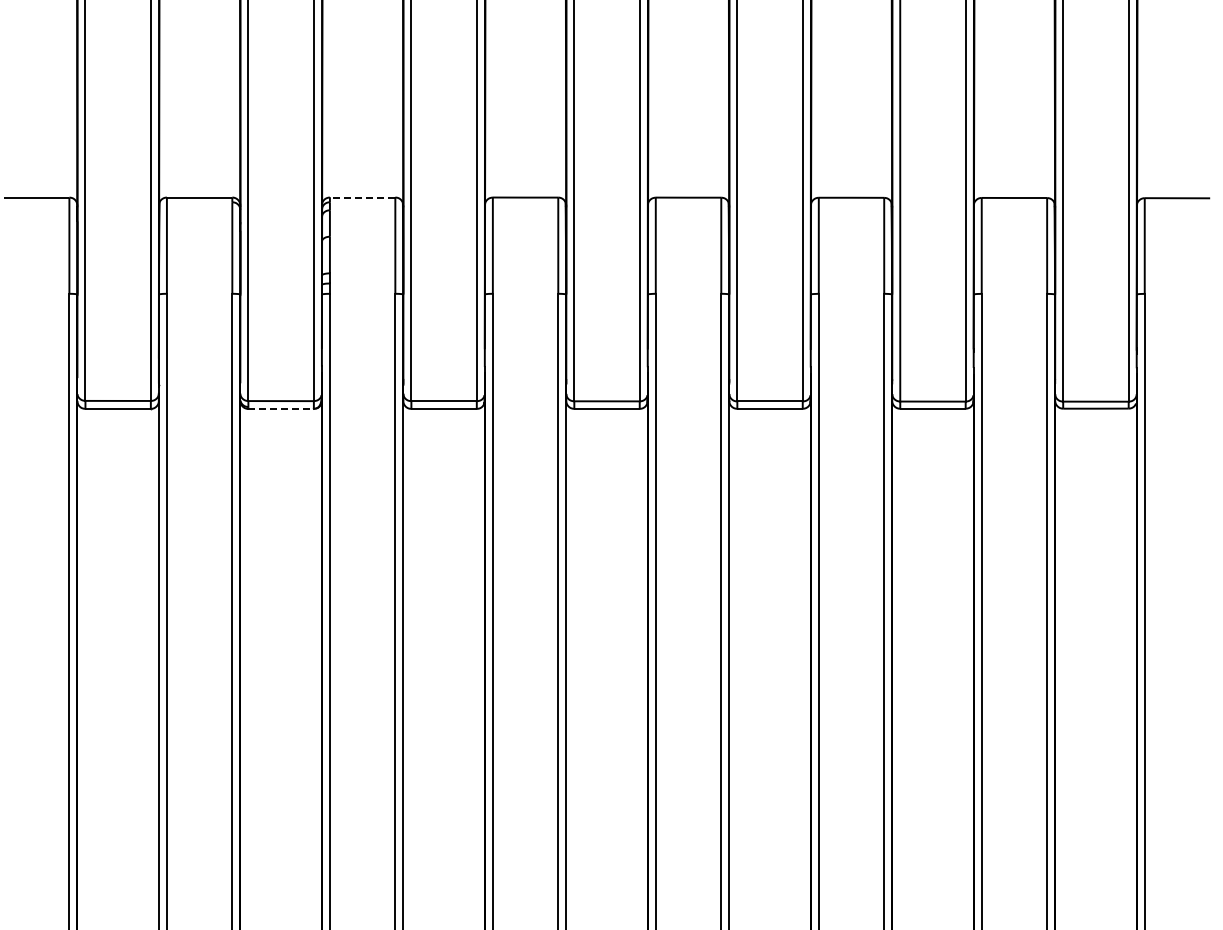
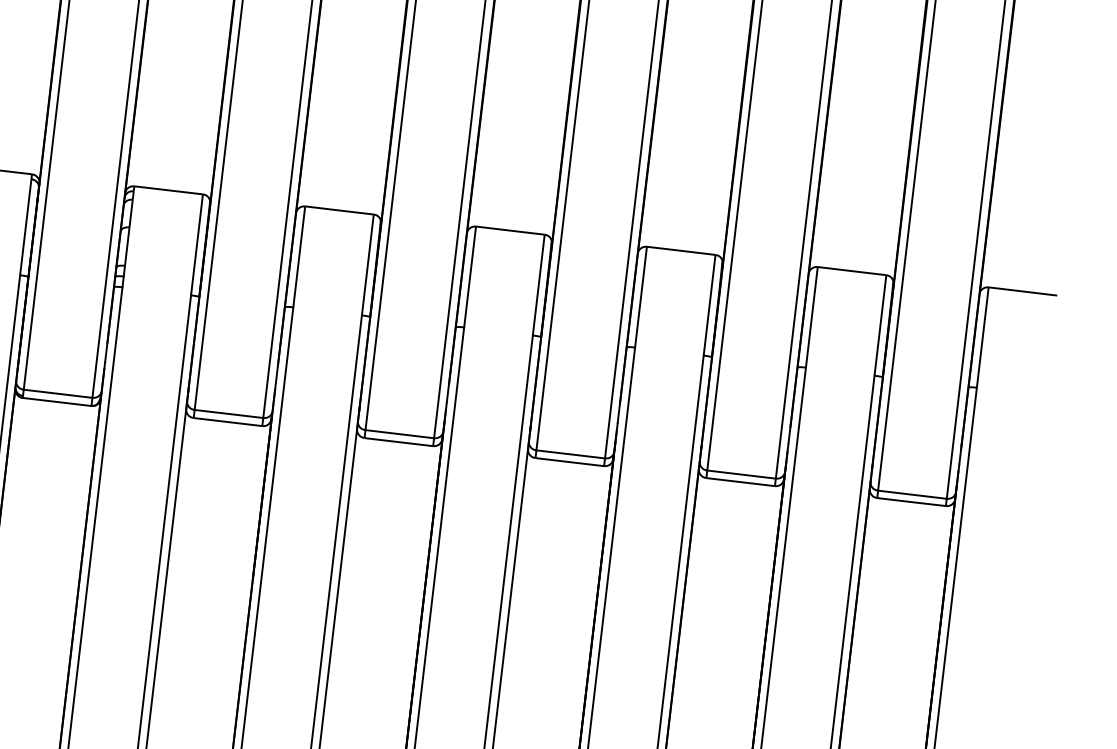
line: (362, 197) -> (168, 190), dashed -> solid
line: (281, 408) -> (57, 401), dashed -> solid

